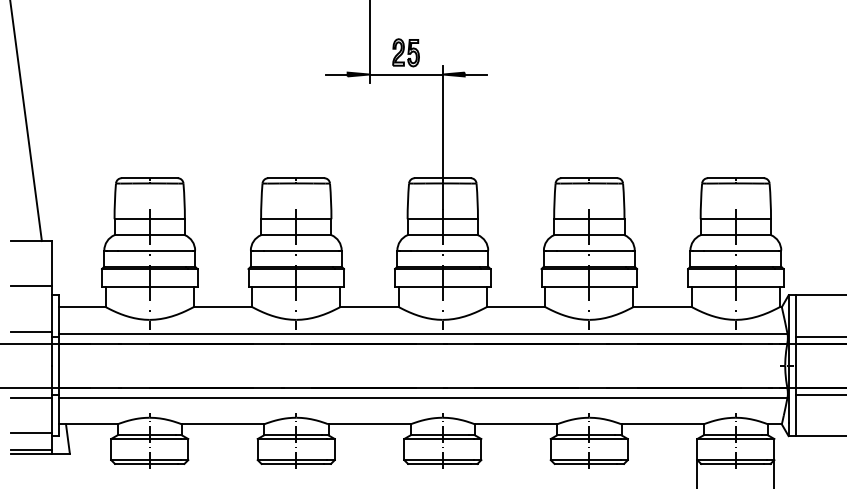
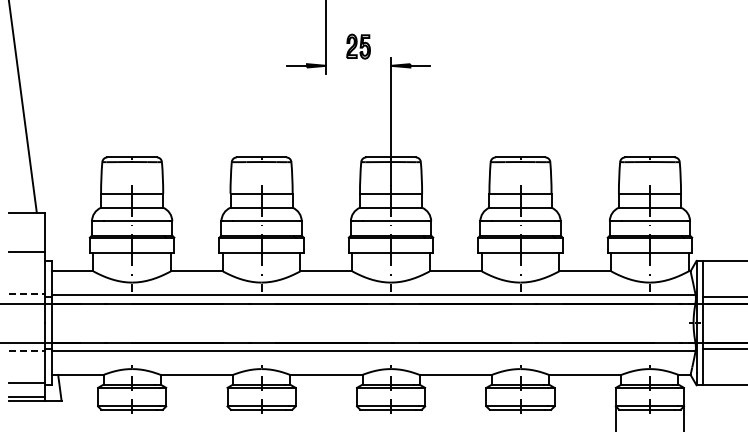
line: (405, 74) -> (358, 65), removed
line: (31, 332) -> (27, 293), solid -> dashed
line: (31, 397) -> (27, 351), solid -> dashed

